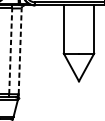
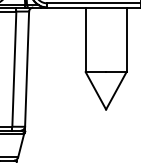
line: (10, 51) -> (14, 69), dashed -> solid
line: (20, 51) -> (27, 69), dashed -> solid

